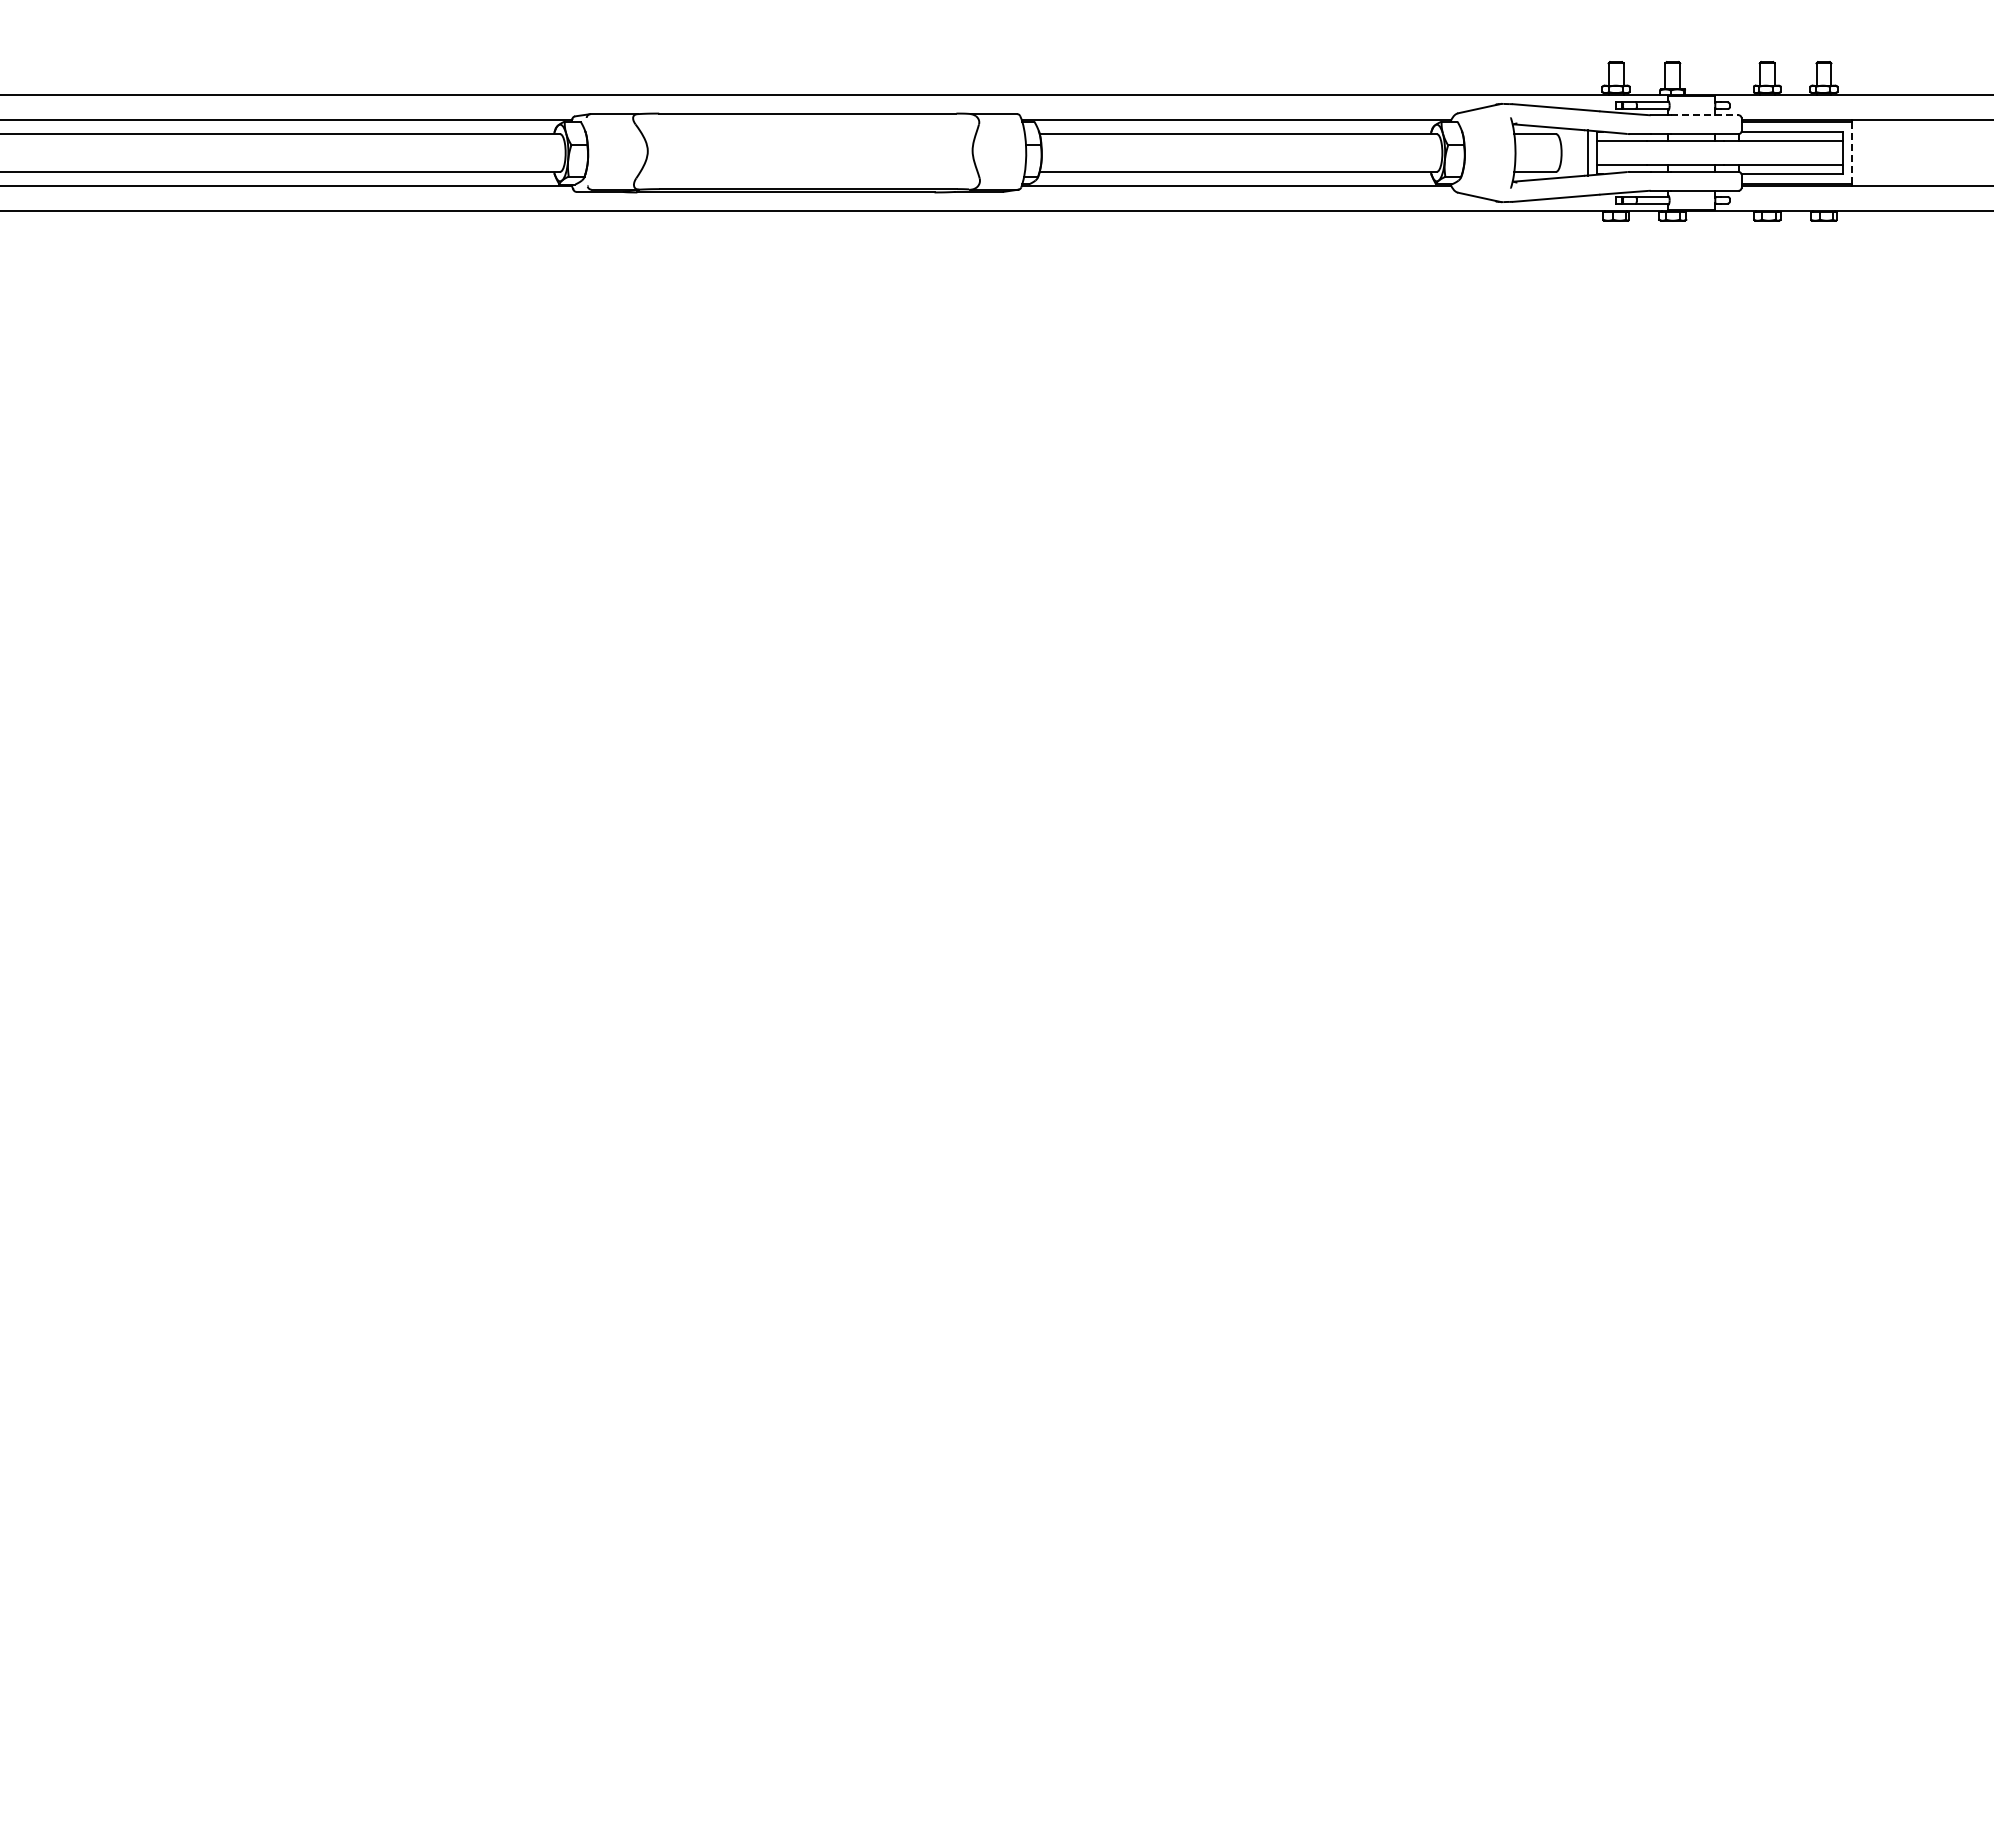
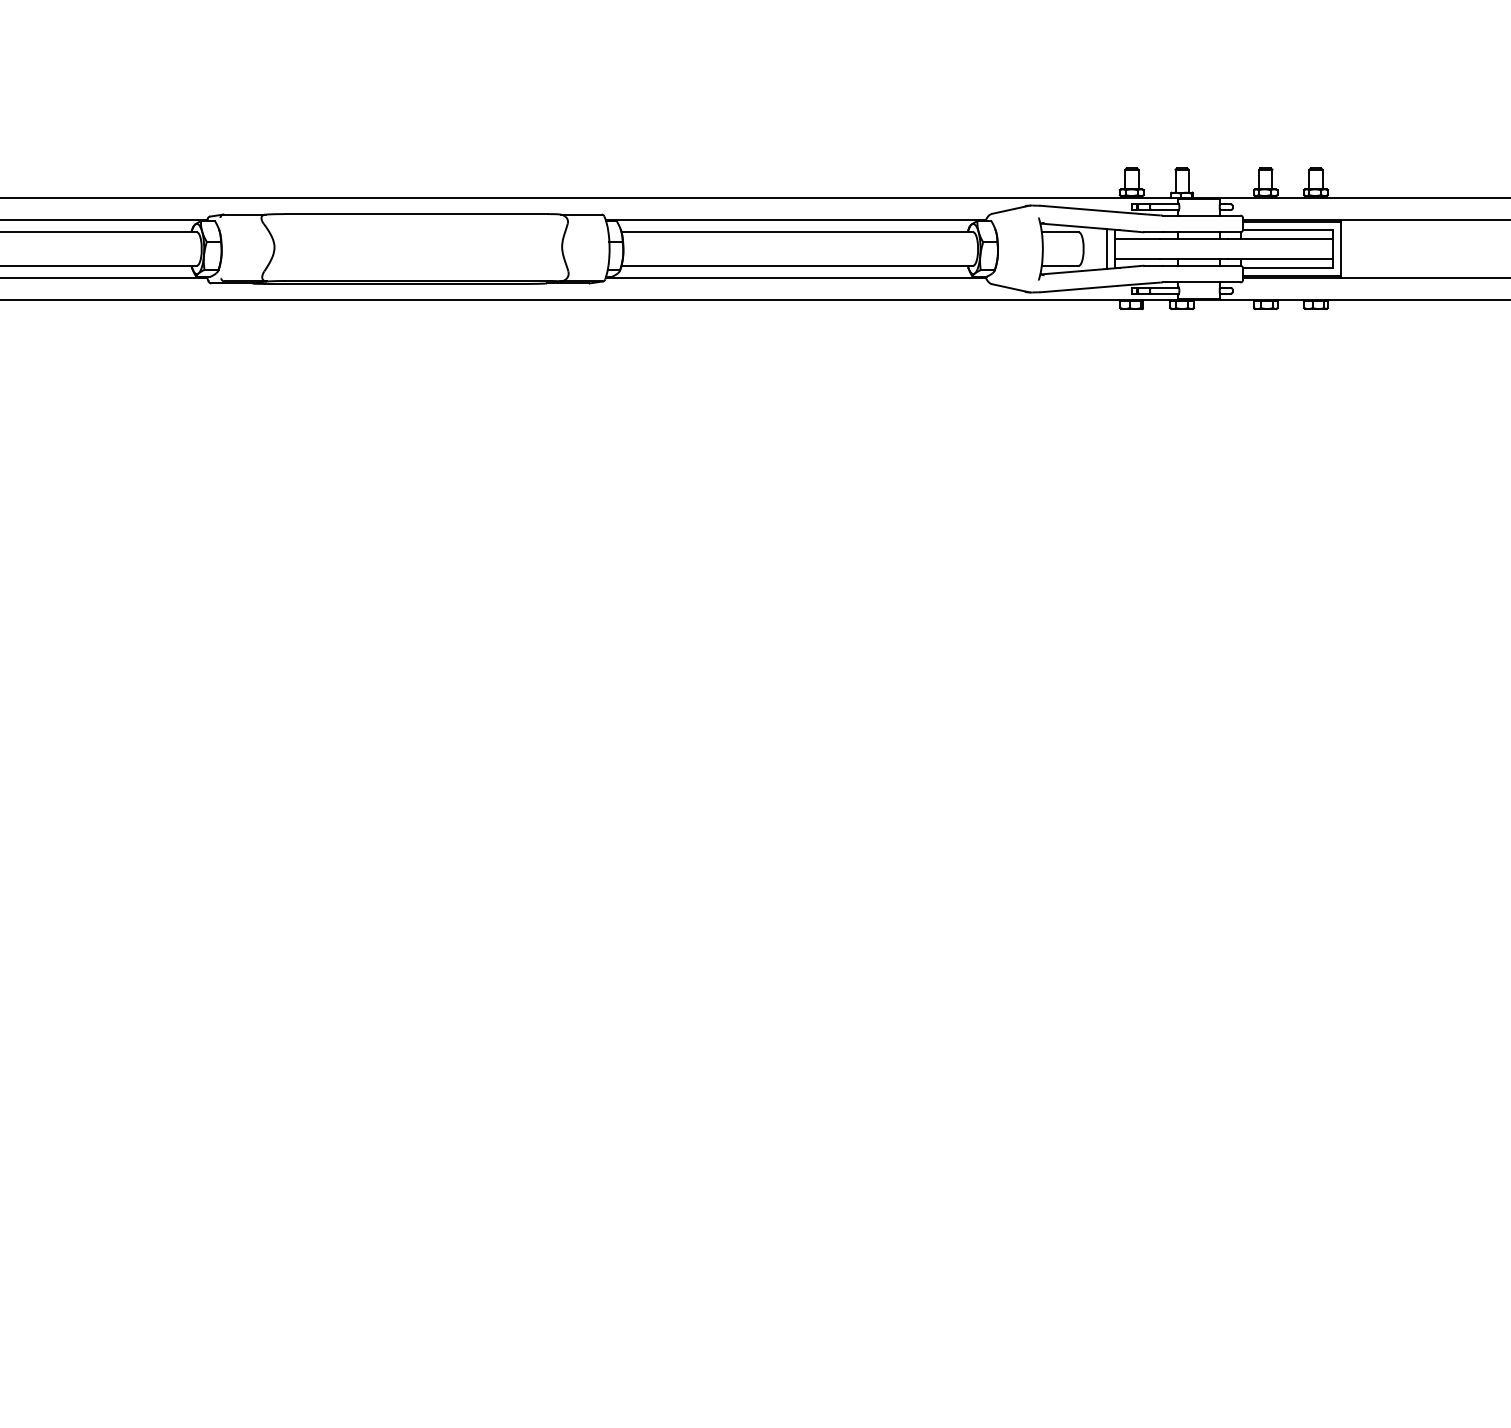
line: (1705, 115) -> (1211, 215), dashed -> solid
line: (1852, 153) -> (1341, 249), dashed -> solid

